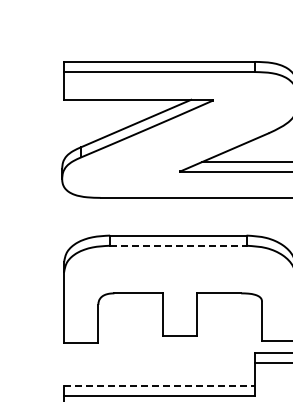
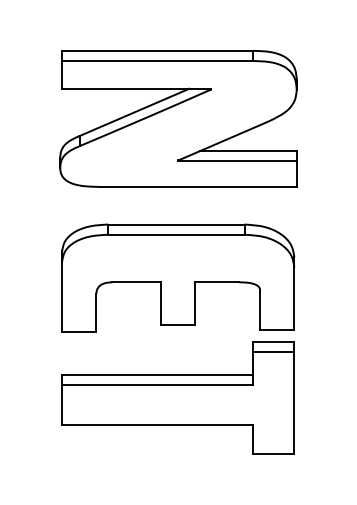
line: (178, 245) -> (176, 234), dashed -> solid
line: (159, 385) -> (157, 374), dashed -> solid

